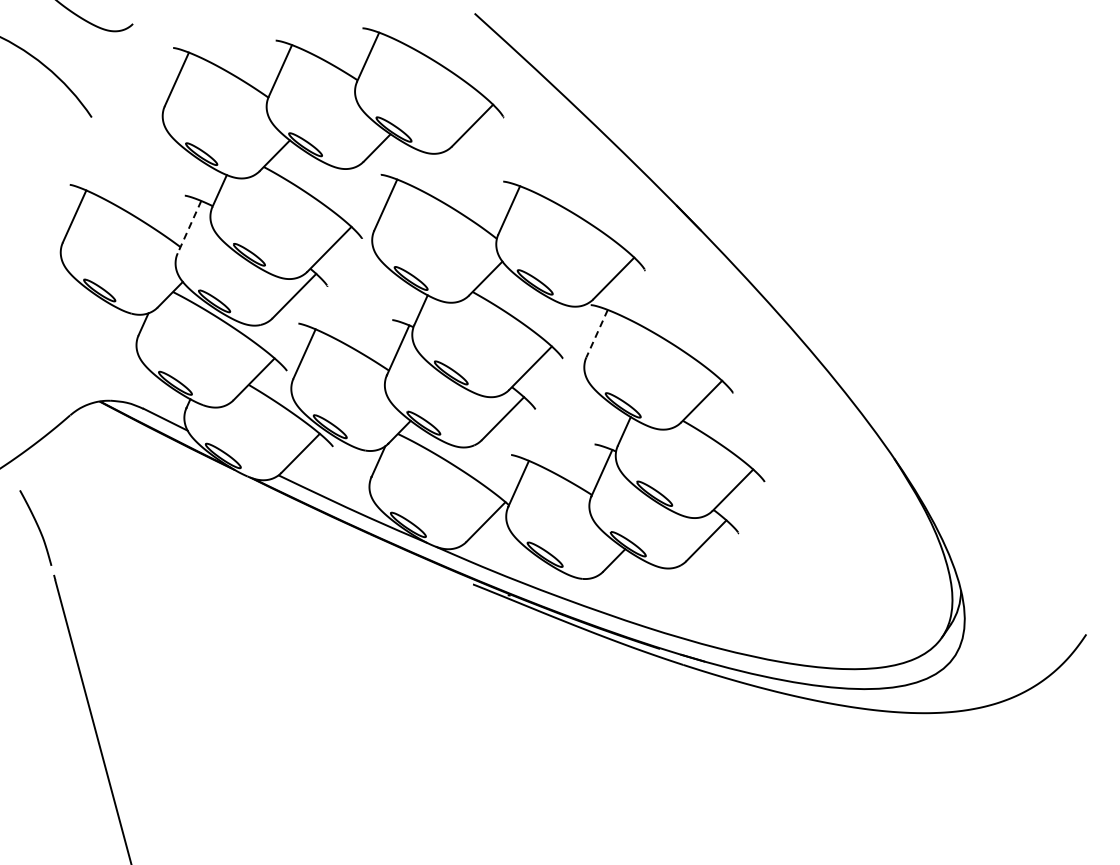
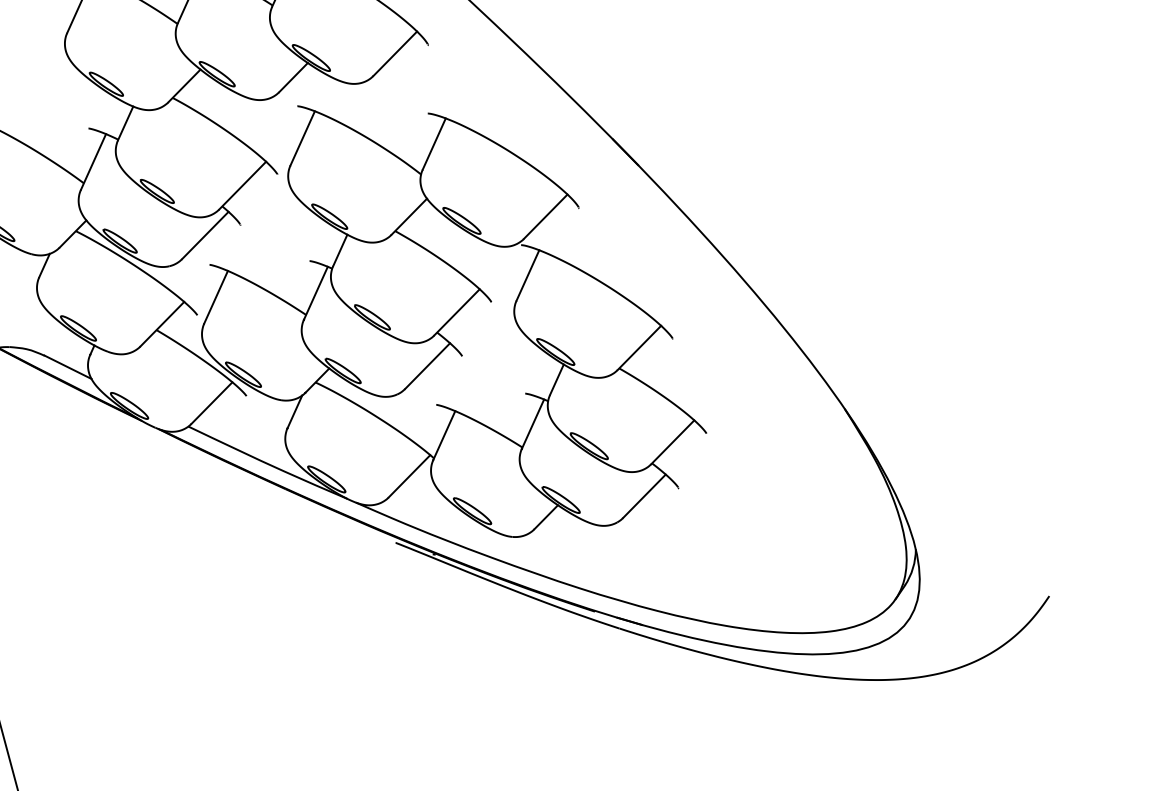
line: (189, 227) -> (93, 162), dashed -> solid
line: (597, 333) -> (528, 275), dashed -> solid

